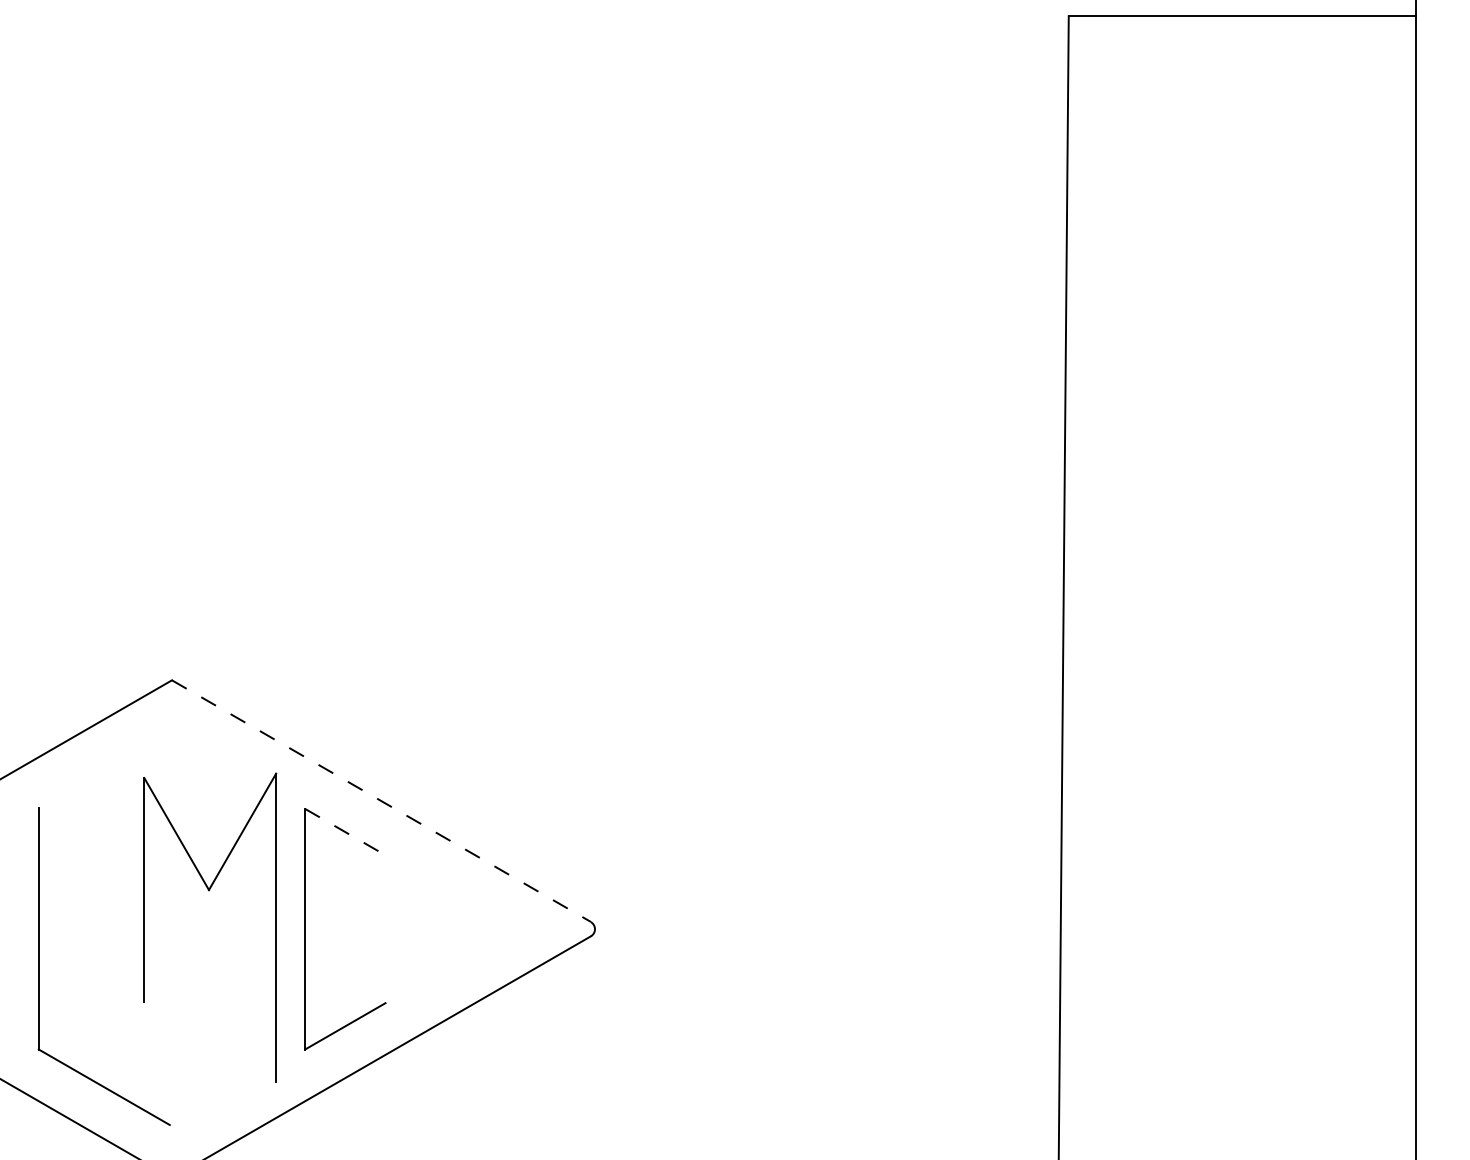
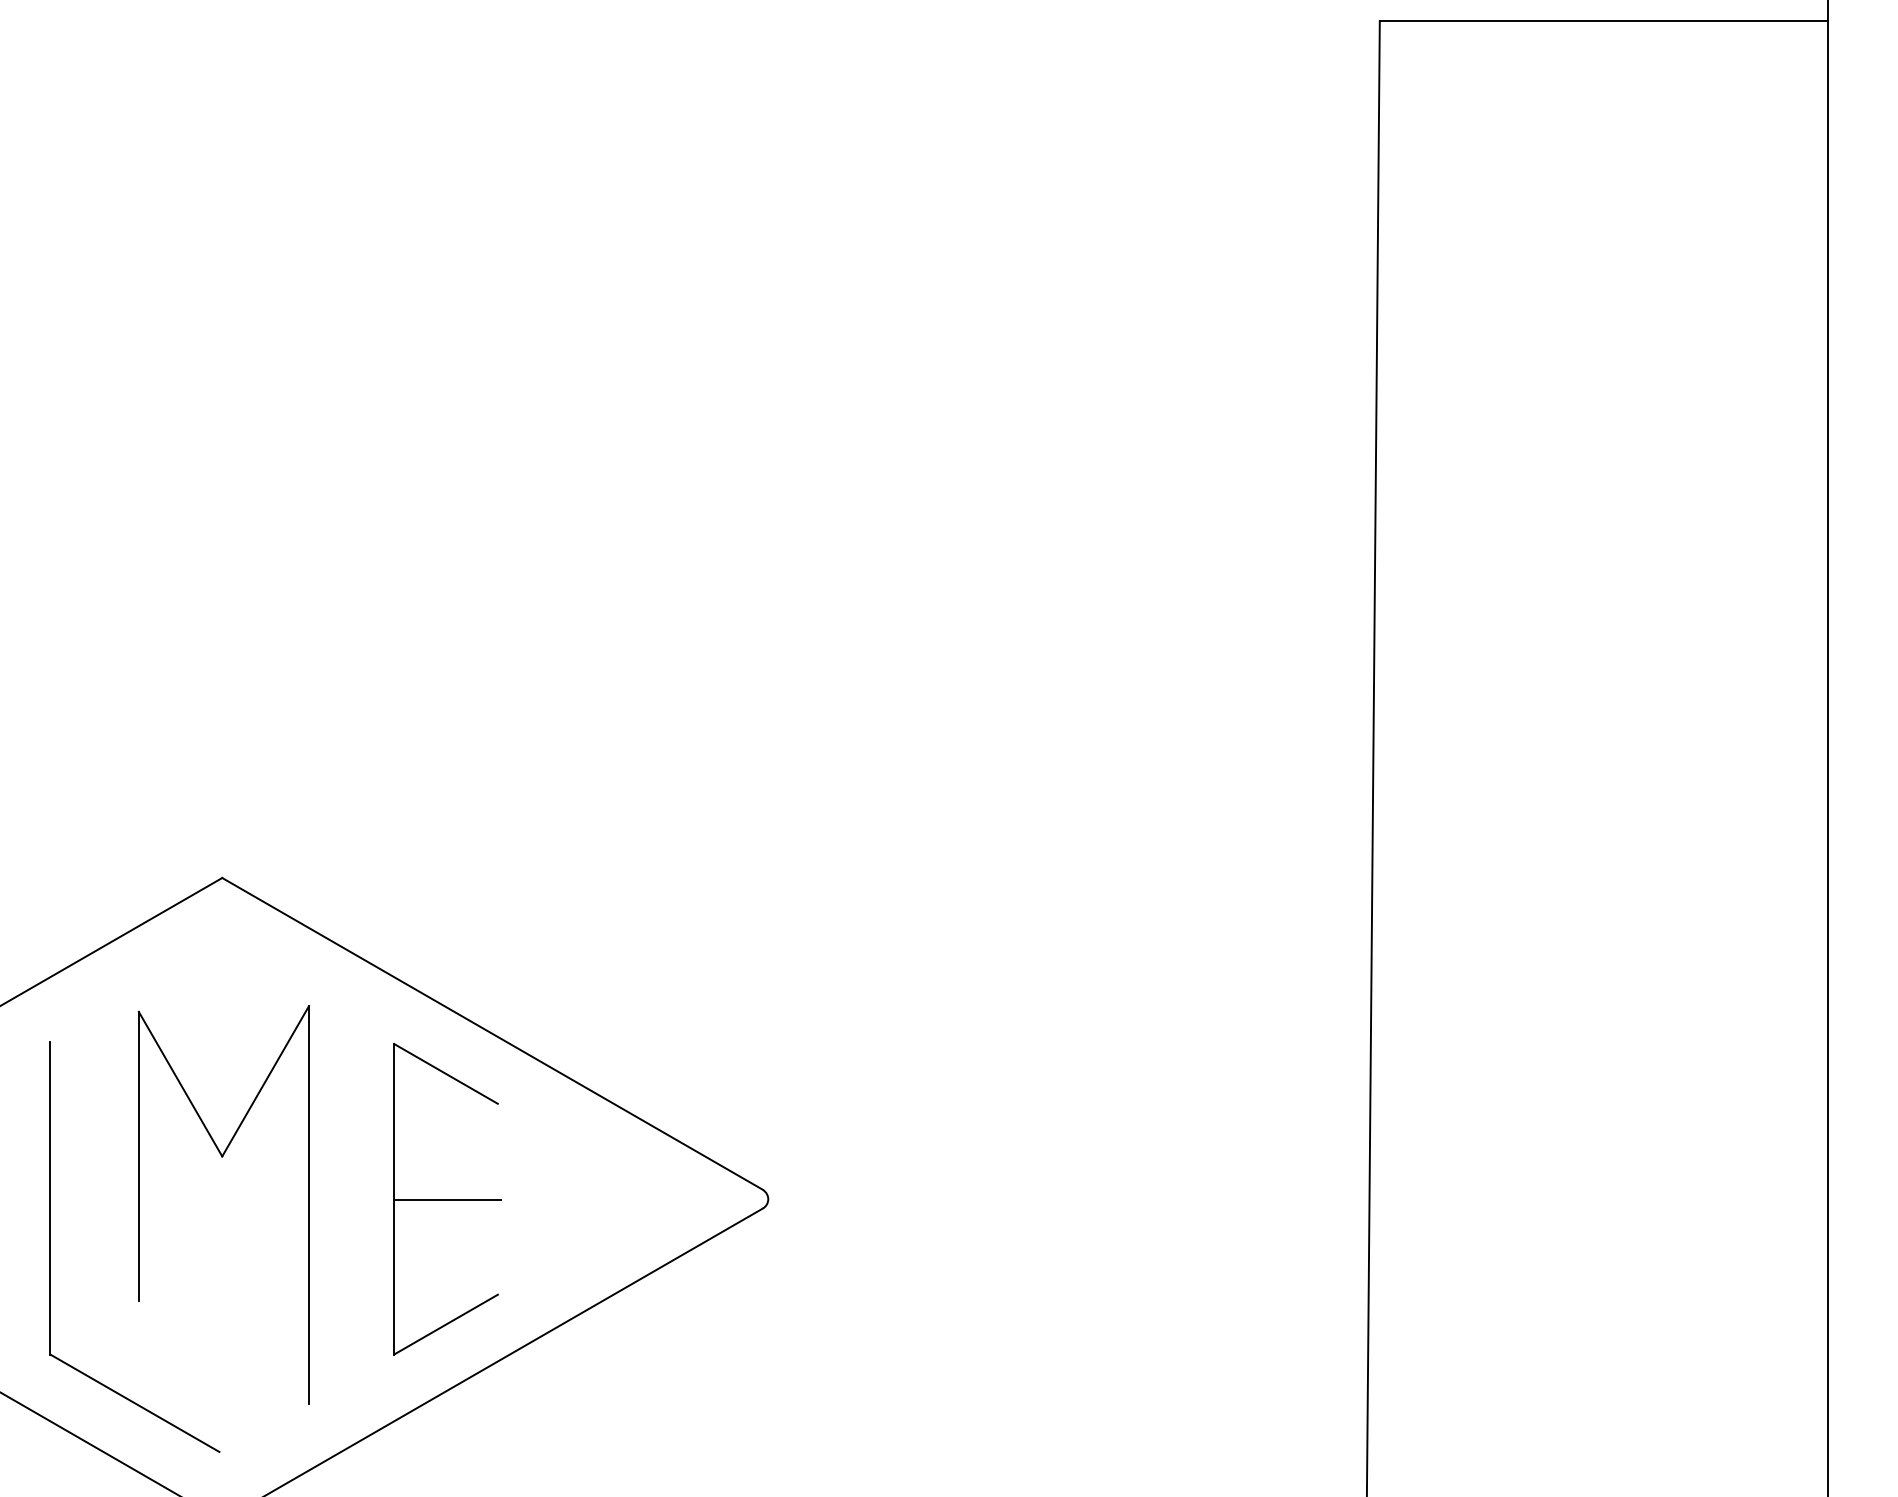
line: (381, 801) -> (492, 1034), dashed -> solid
line: (345, 832) -> (446, 1074), dashed -> solid
part: (209, 891) -> (222, 1158), moved
line: (346, 930) -> (447, 1200), added

